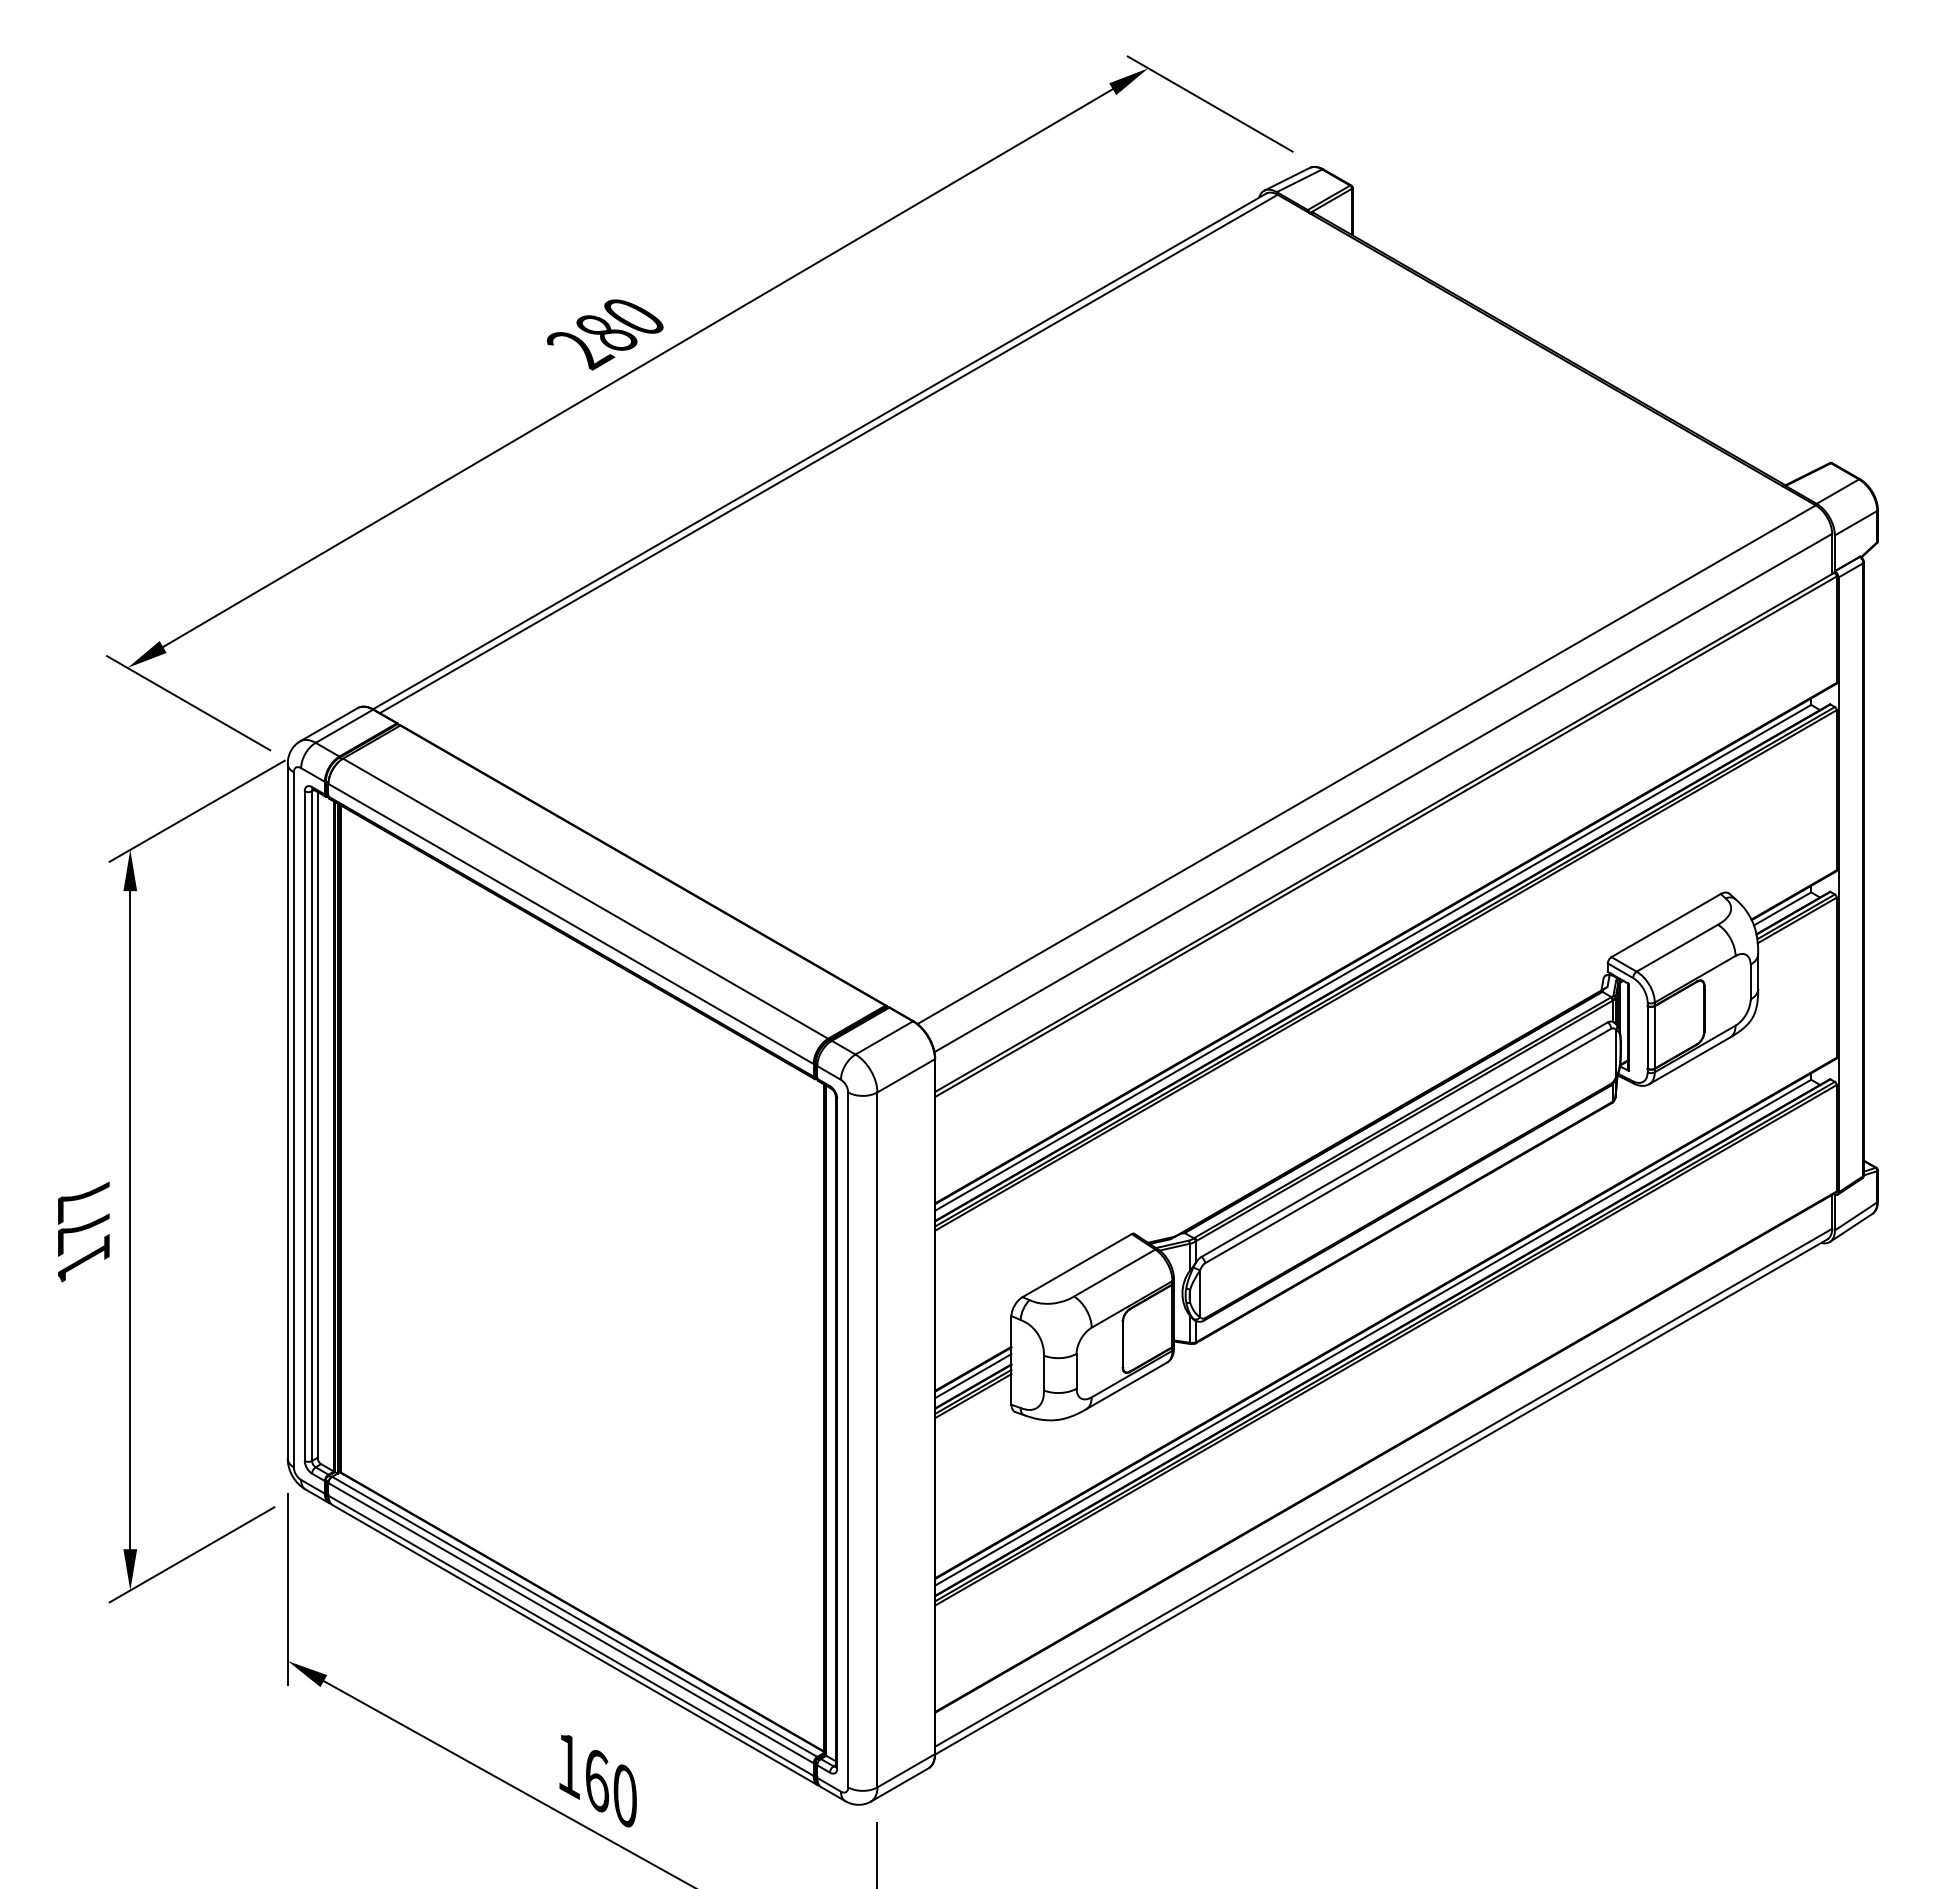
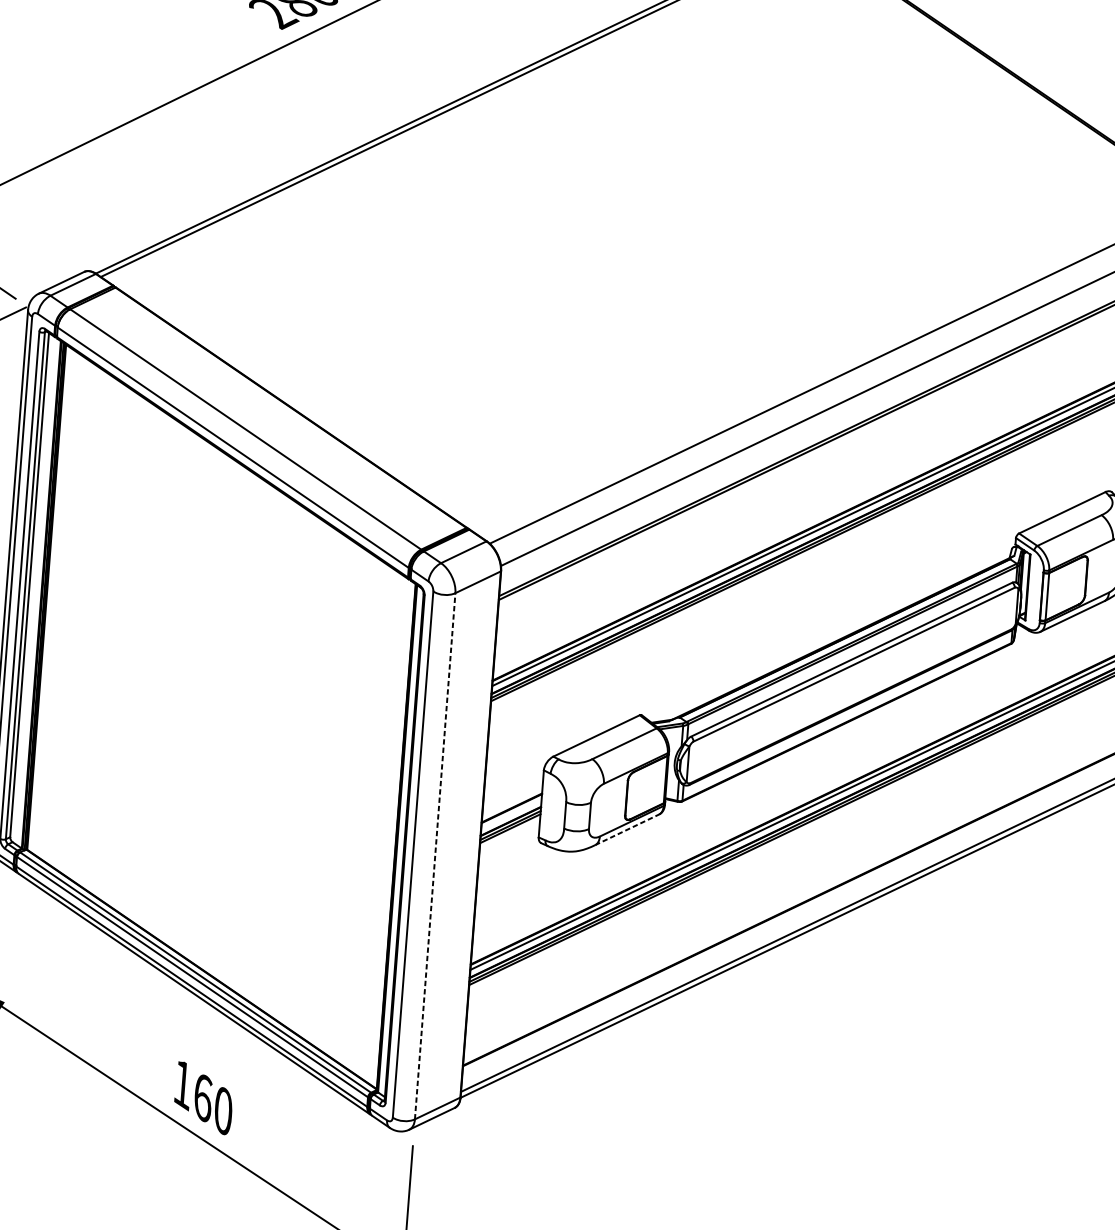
line: (973, 1376) -> (511, 813), removed
line: (1126, 1385) -> (626, 829), solid -> dashed
line: (877, 1439) -> (435, 855), solid -> dashed

